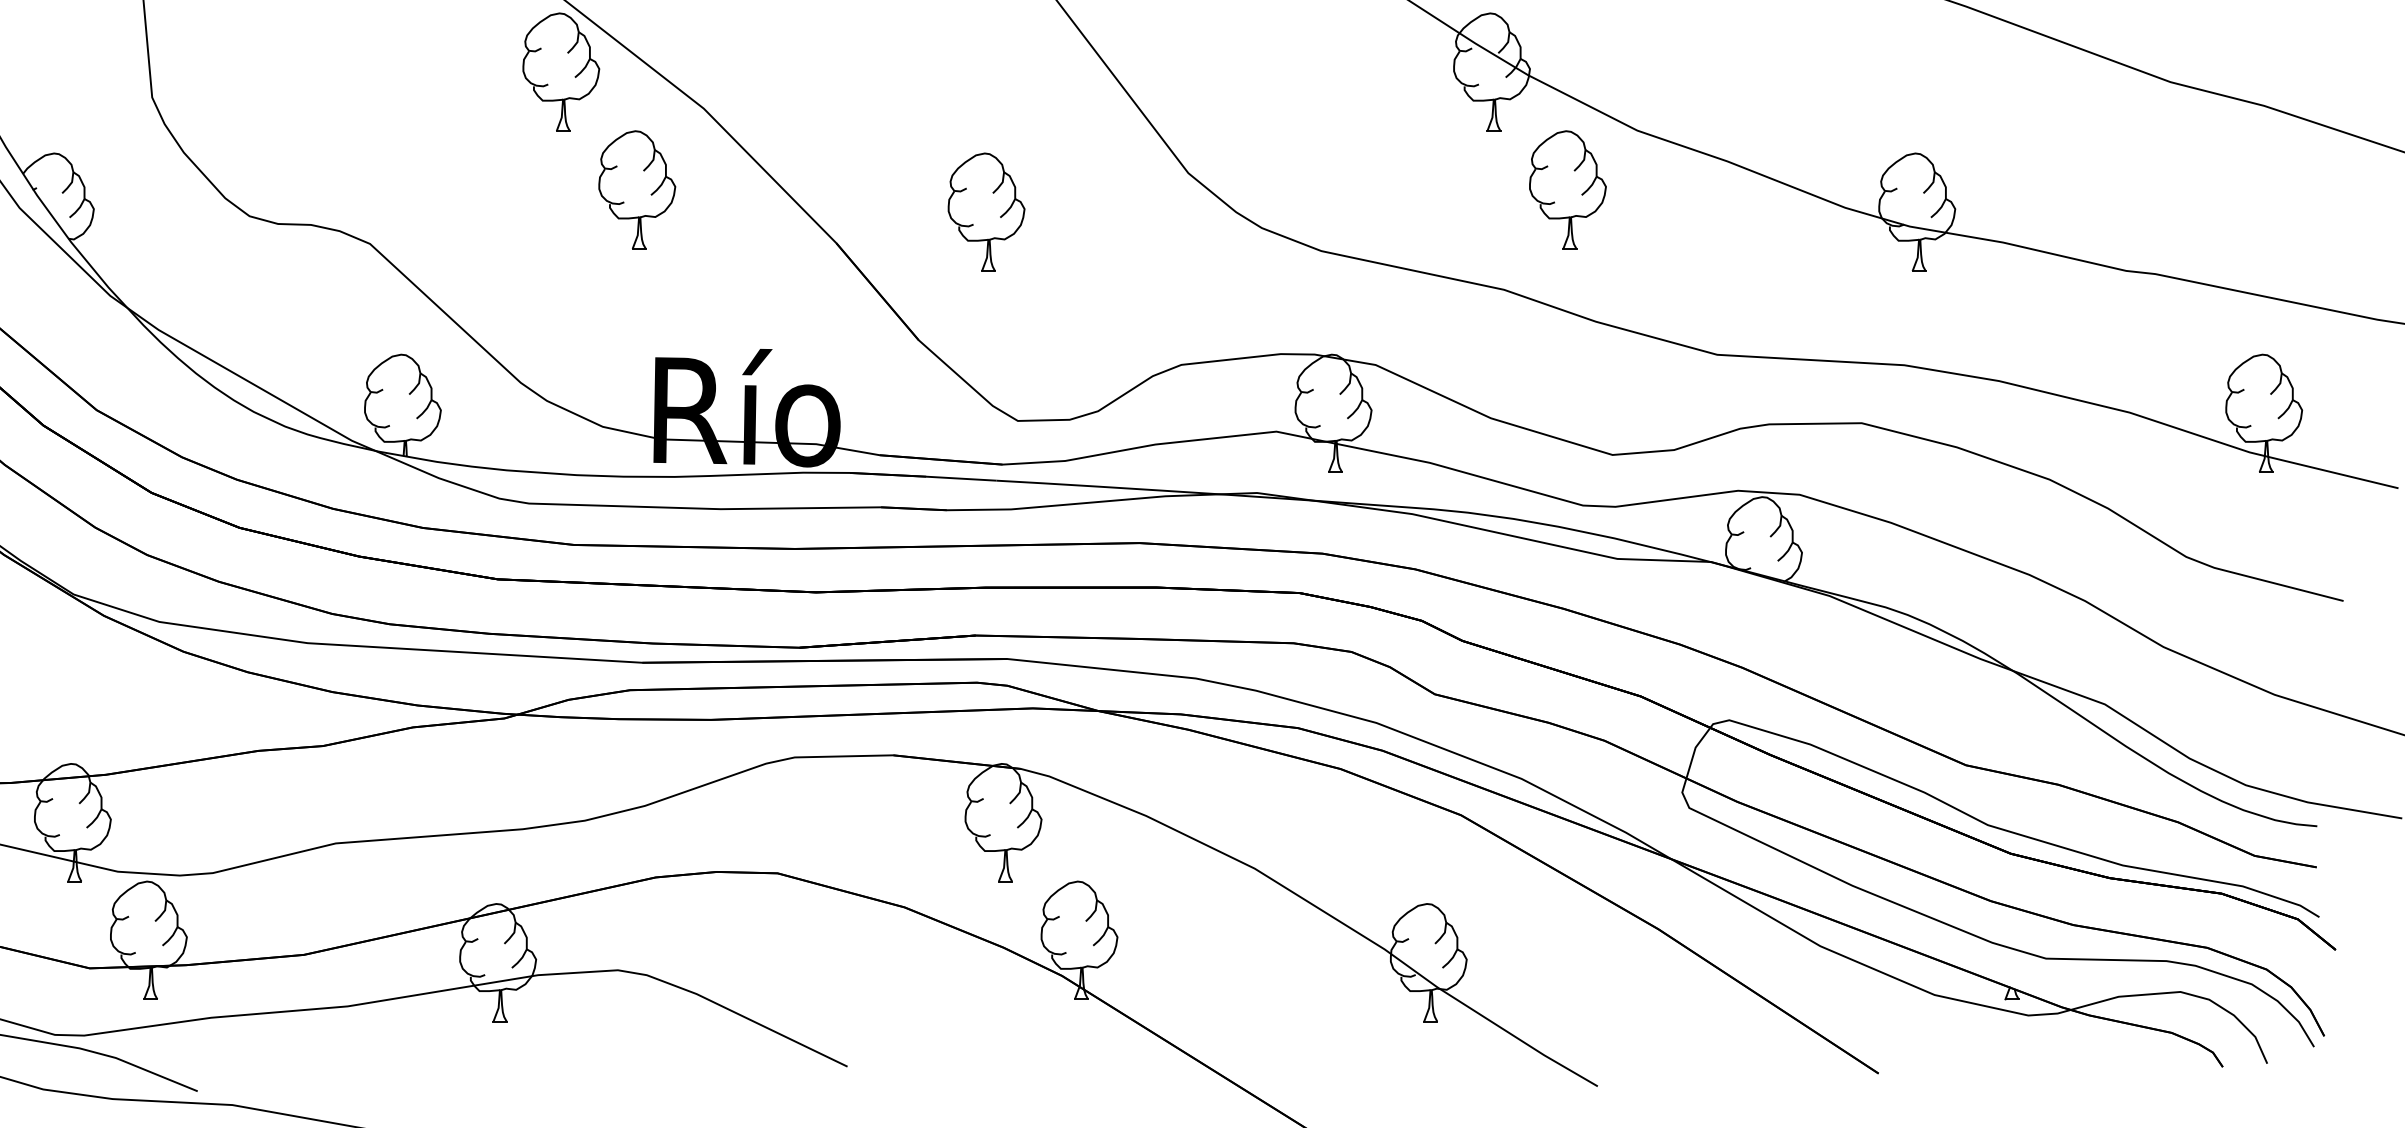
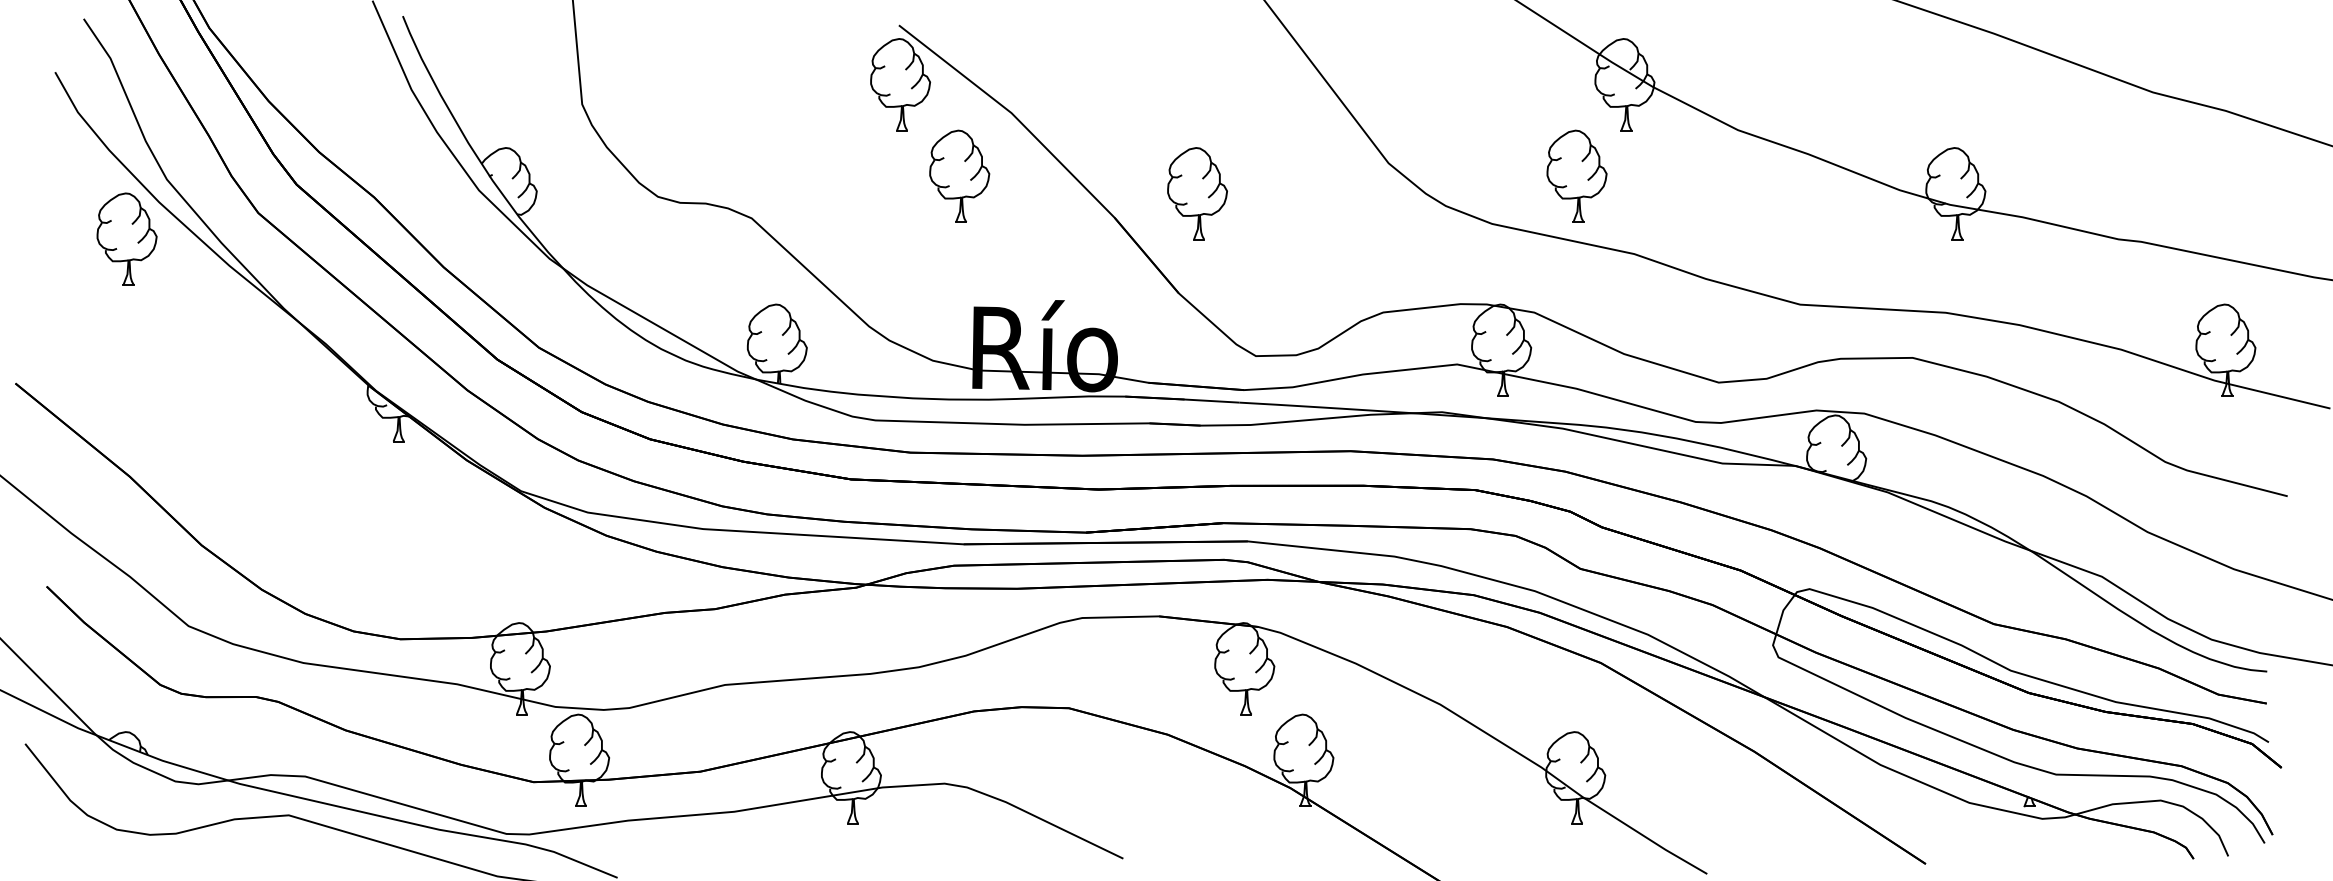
part: (1567, 188) -> (1576, 175), moved
part: (986, 211) -> (1197, 193), moved

